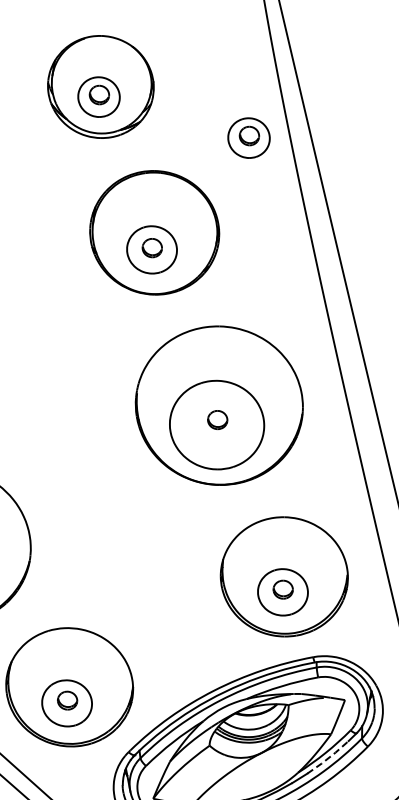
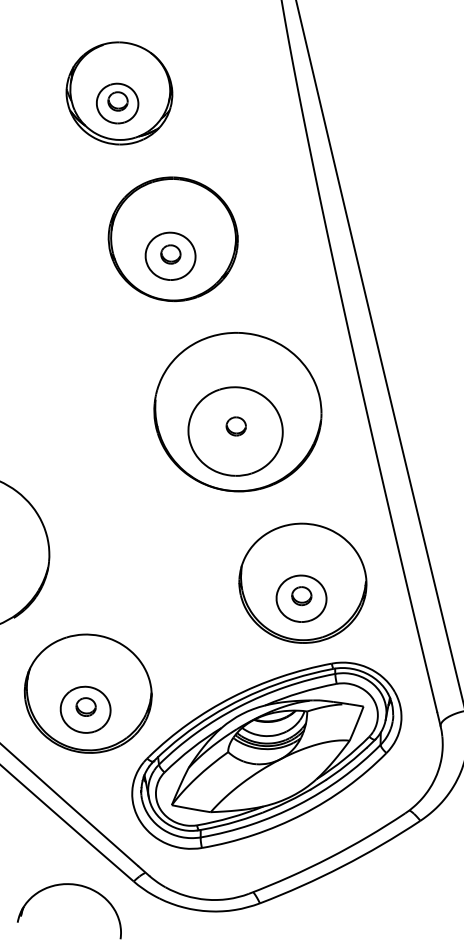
part: (248, 138) -> (267, 144), removed
line: (328, 758) -> (347, 764), dashed -> solid

